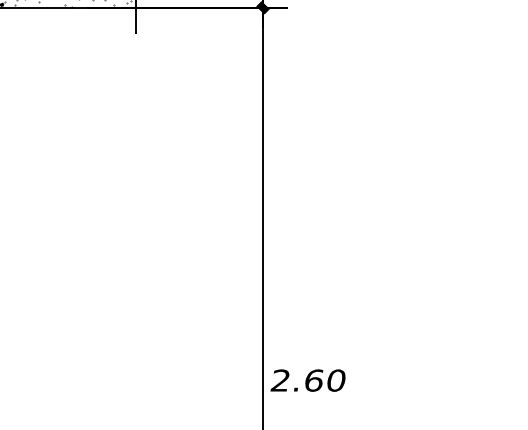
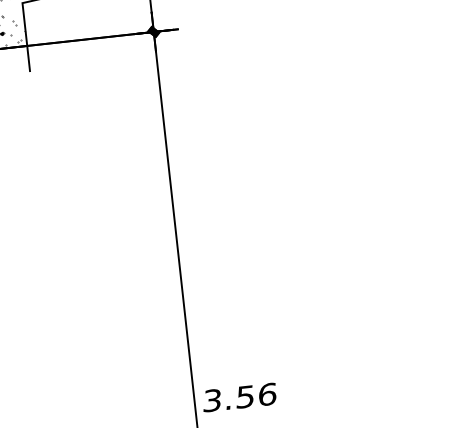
text: (307, 380) -> (238, 397), 2.60 -> 3.56

